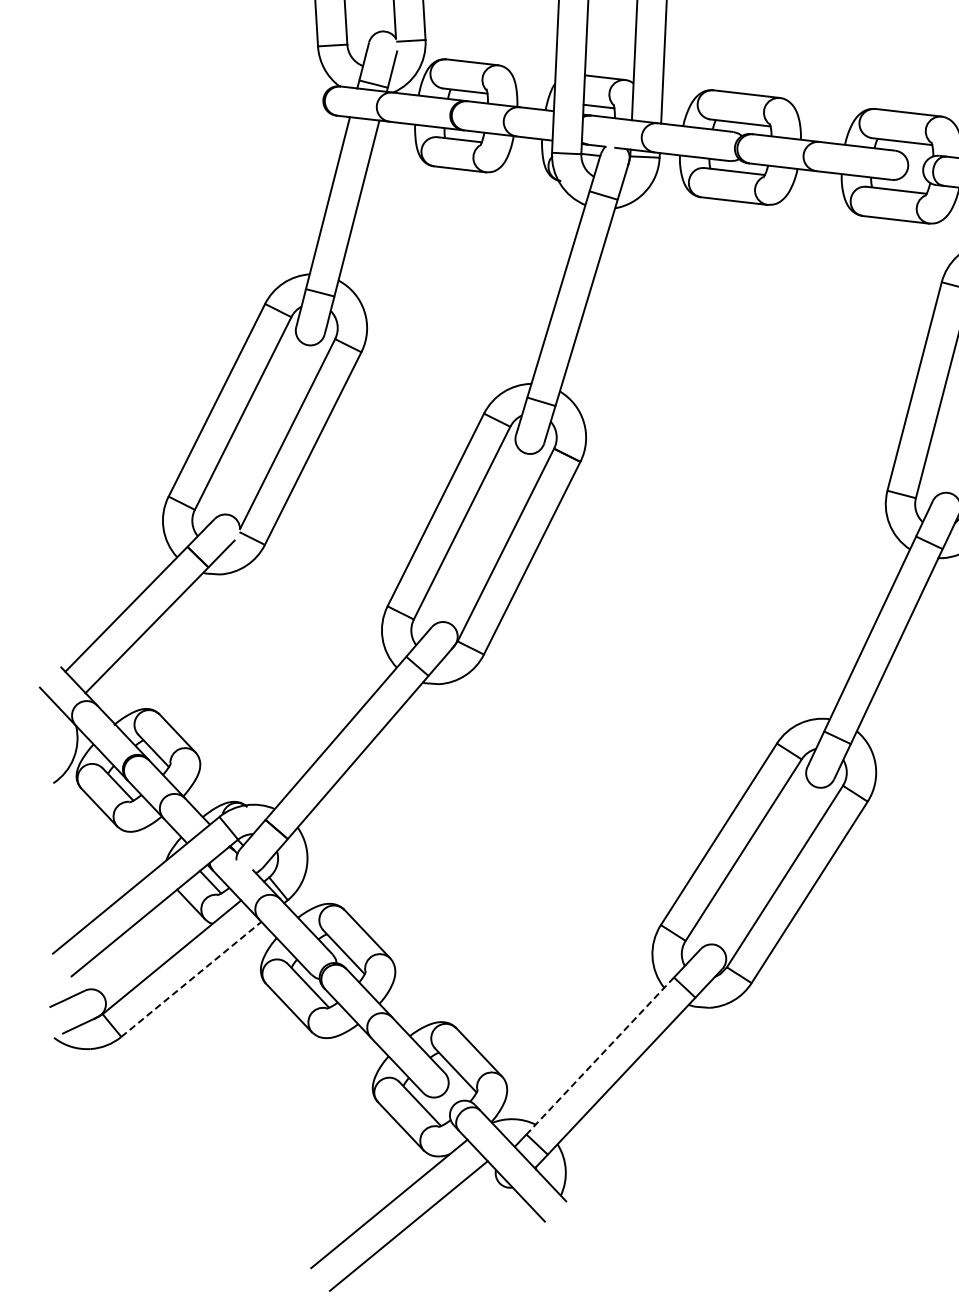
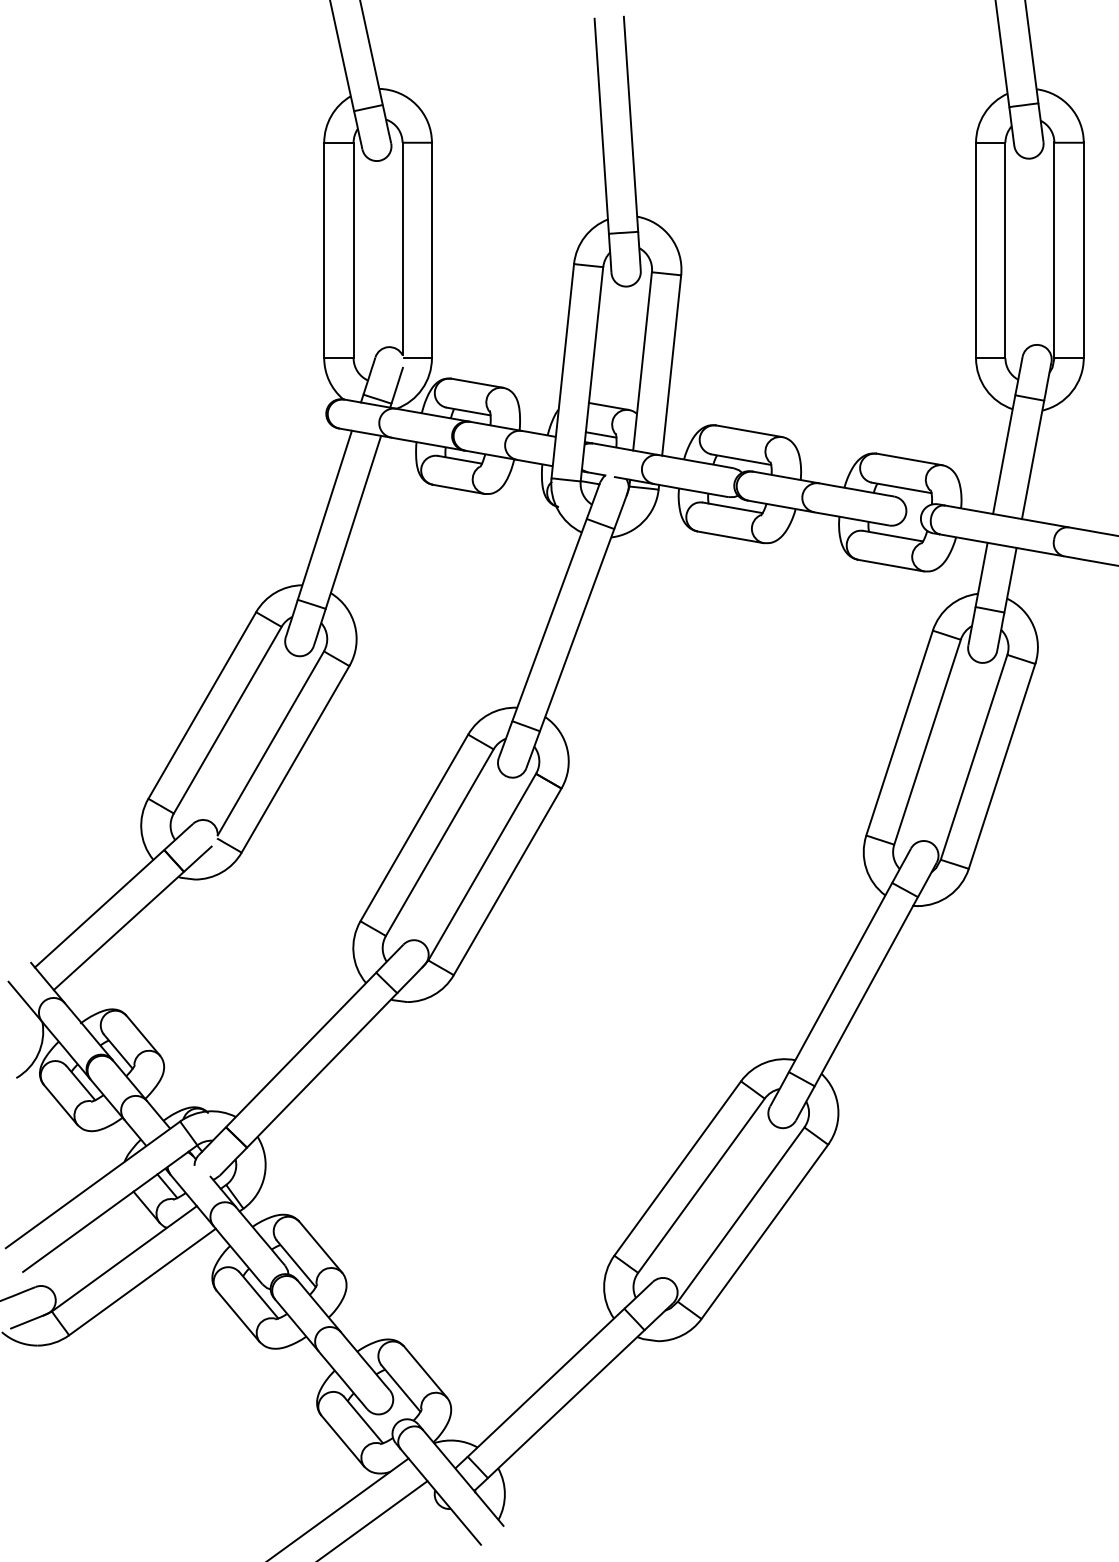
line: (191, 979) -> (142, 1282), dashed -> solid
line: (600, 1055) -> (546, 1382), dashed -> solid

